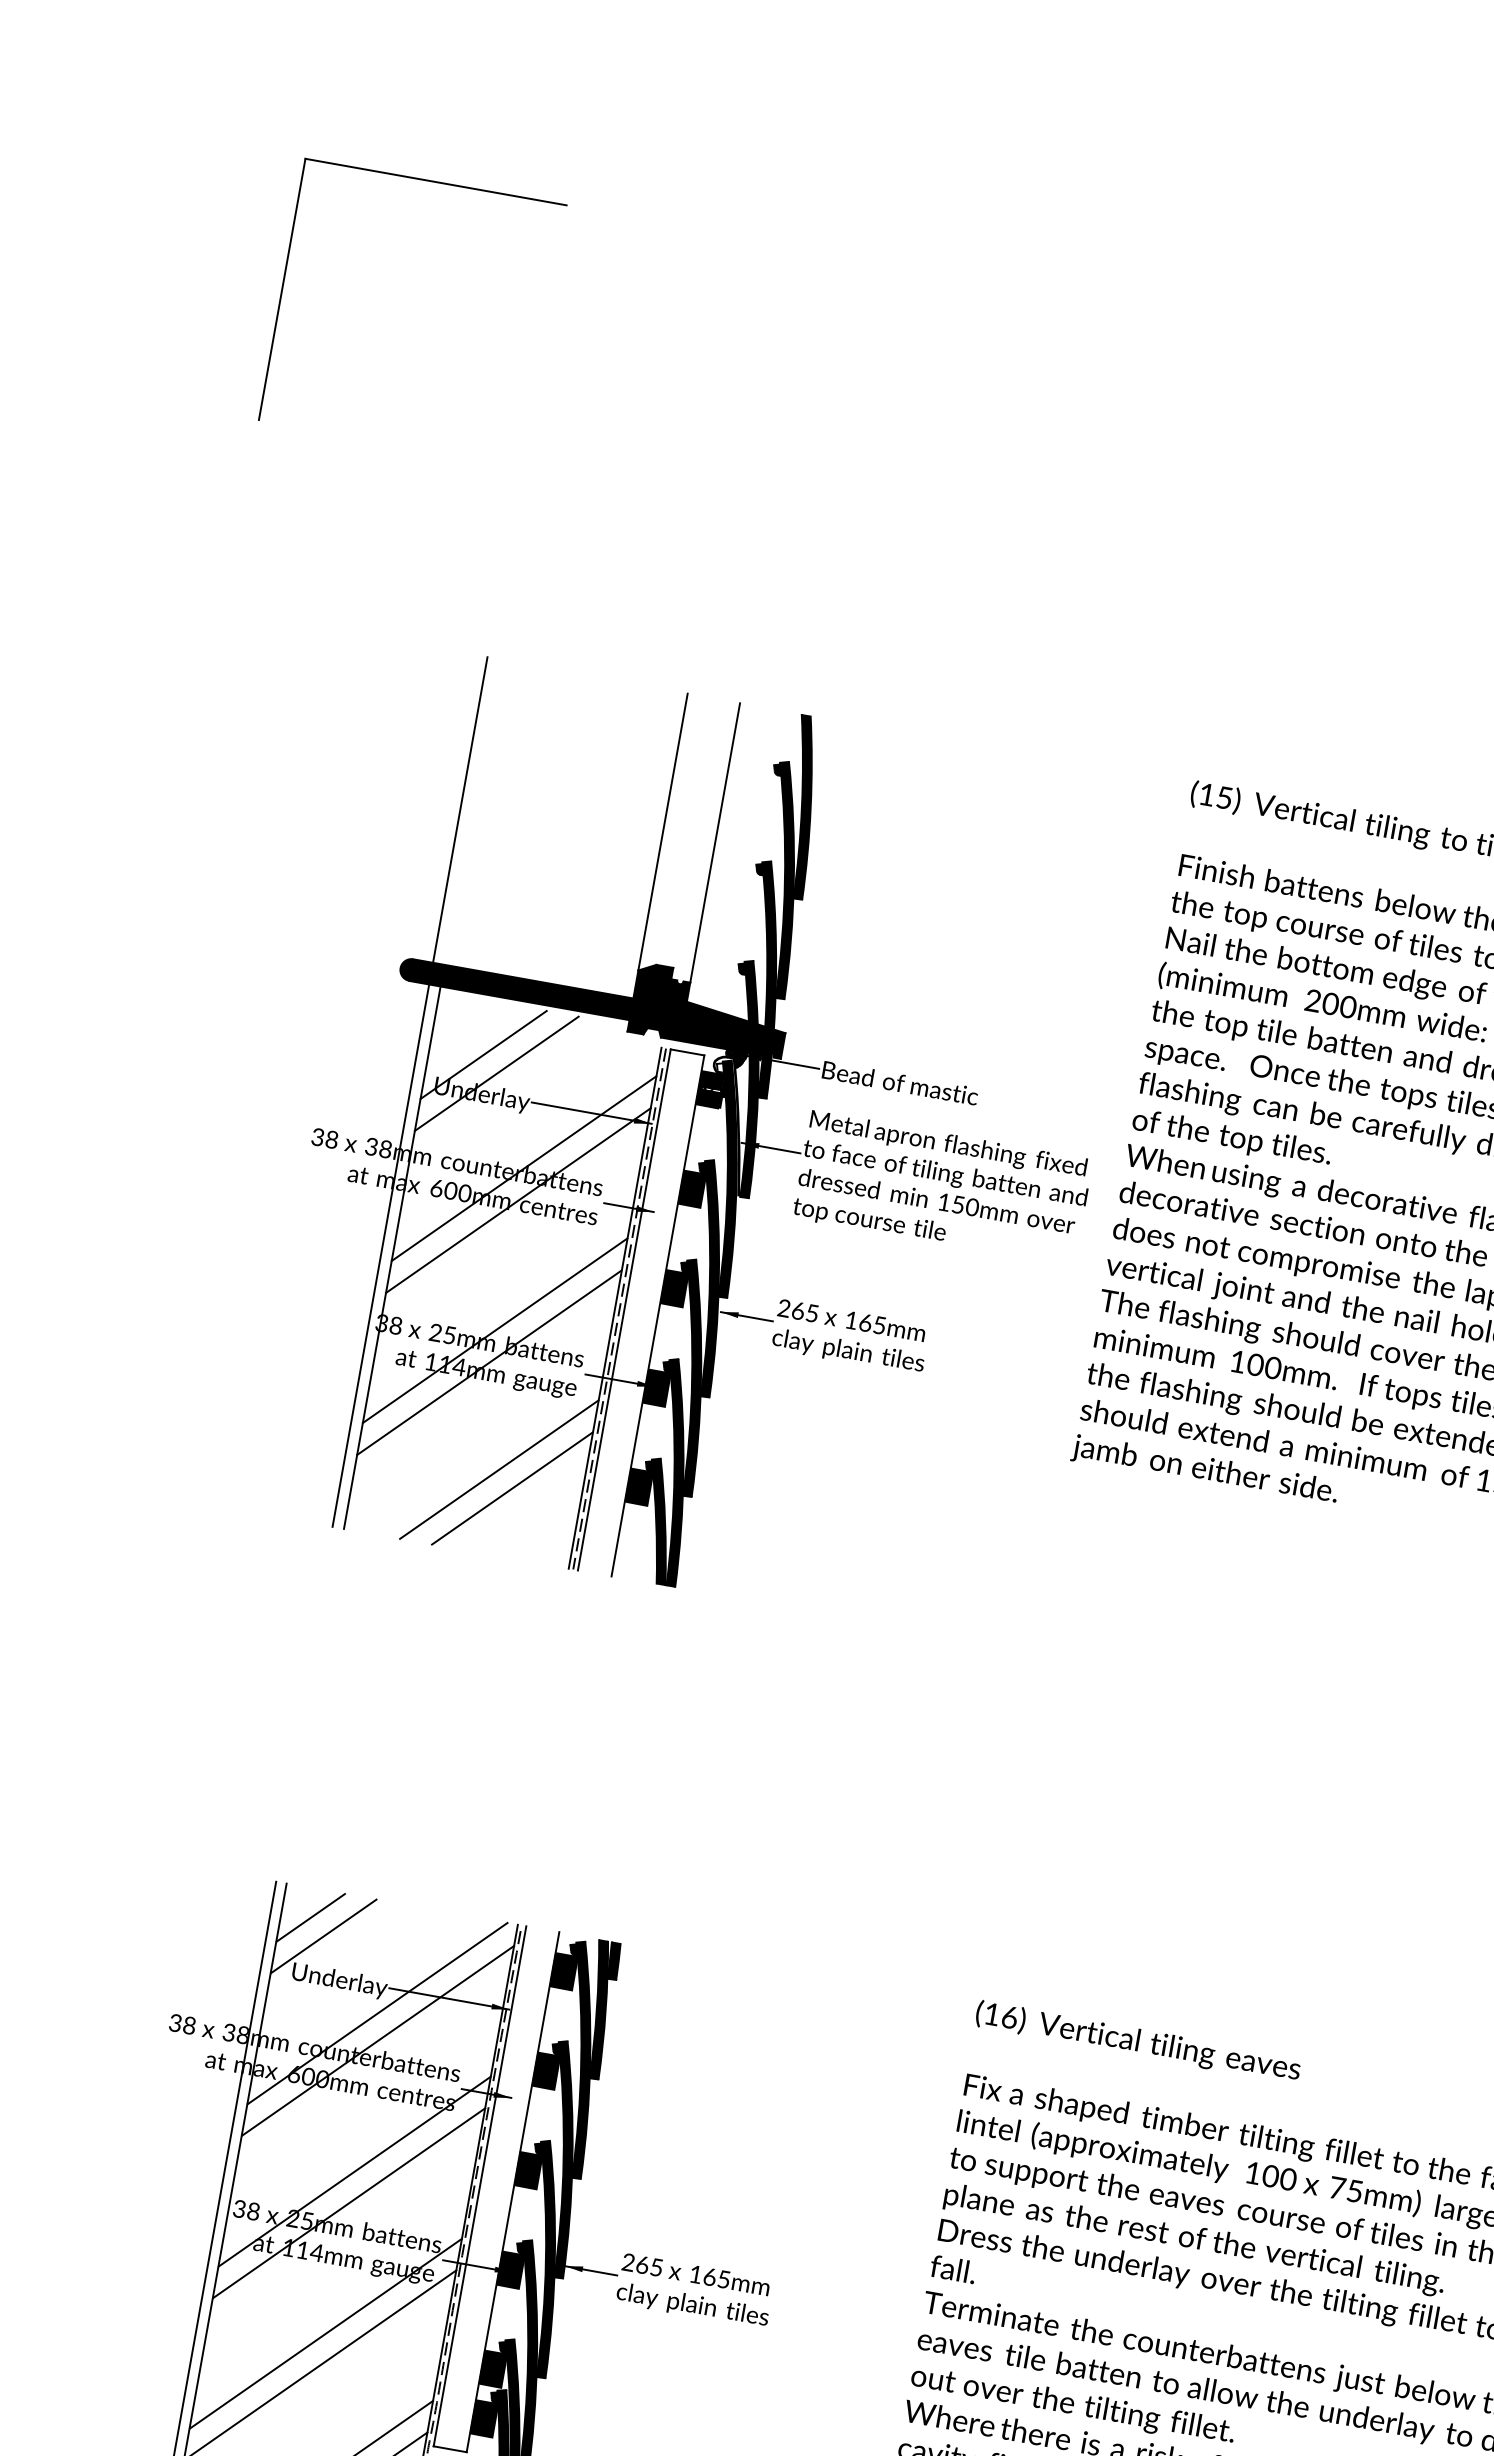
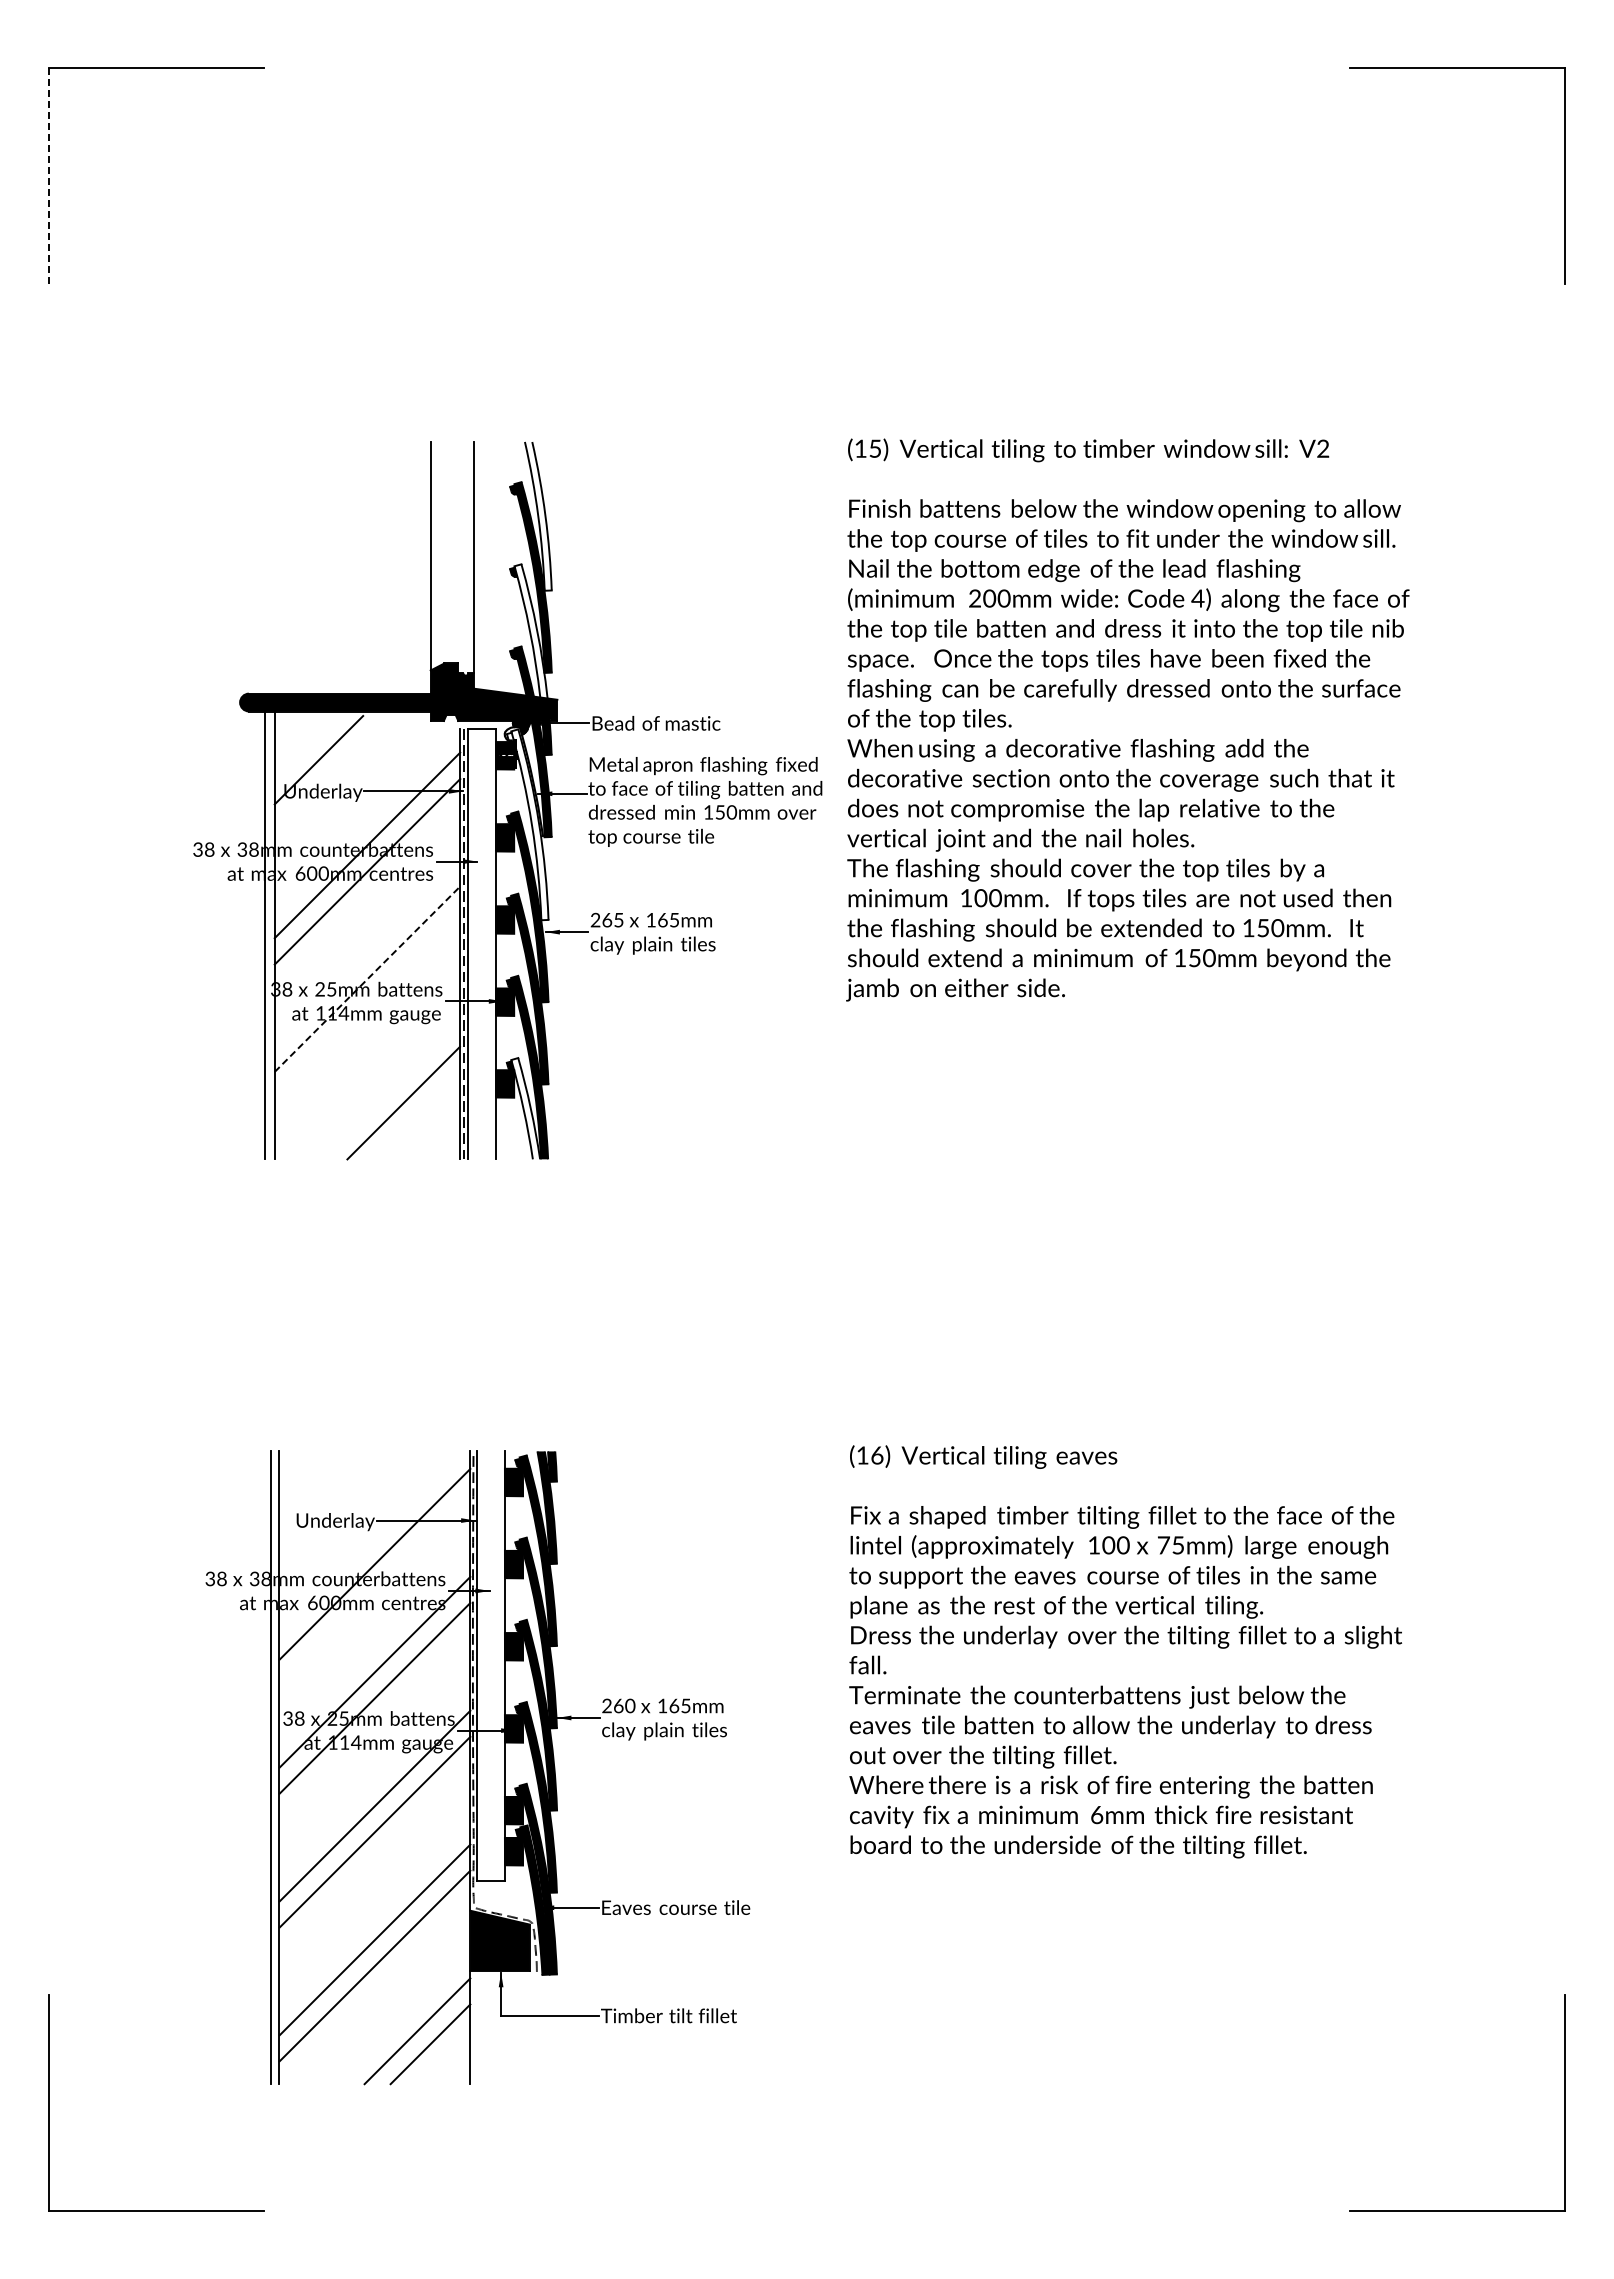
line: (282, 289) -> (48, 176), solid -> dashed
fill: (801, 805) -> (537, 515), removed
line: (460, 810) -> (265, 567), removed
fill: (767, 944) -> (530, 631), removed
line: (495, 1073) -> (331, 773), removed
fill: (724, 1178) -> (529, 824), removed
line: (495, 1329) -> (367, 978), solid -> dashed
line: (488, 1362) -> (366, 1005), removed
line: (499, 1469) -> (390, 1089), removed
fill: (658, 1521) -> (525, 1108), removed
line: (310, 1917) -> (303, 1475), removed
line: (323, 1936) -> (316, 1488), removed
line: (377, 2013) -> (370, 1542), removed
text: (657, 2266) -> (630, 1705), 265 -> 260

